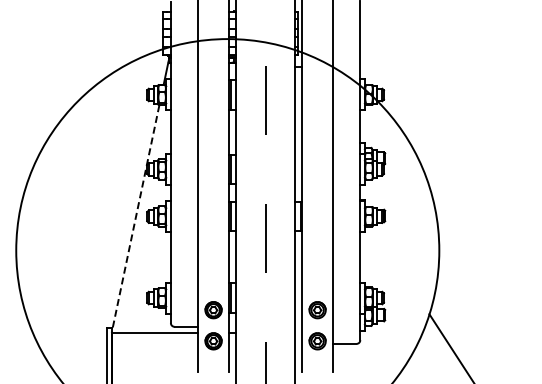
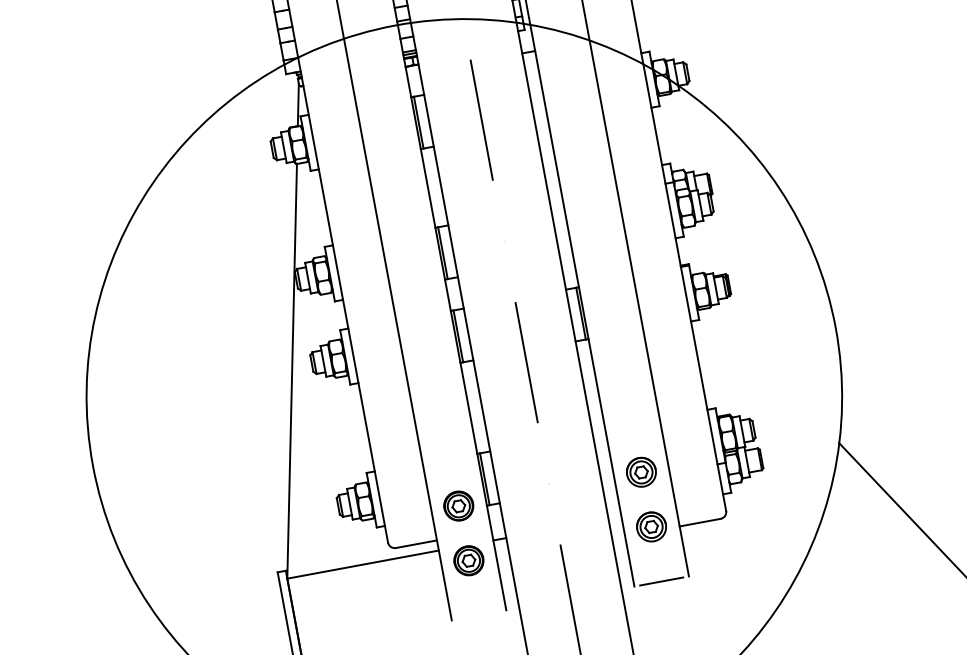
line: (135, 219) -> (292, 372), dashed -> solid
line: (317, 372) -> (661, 581), added

